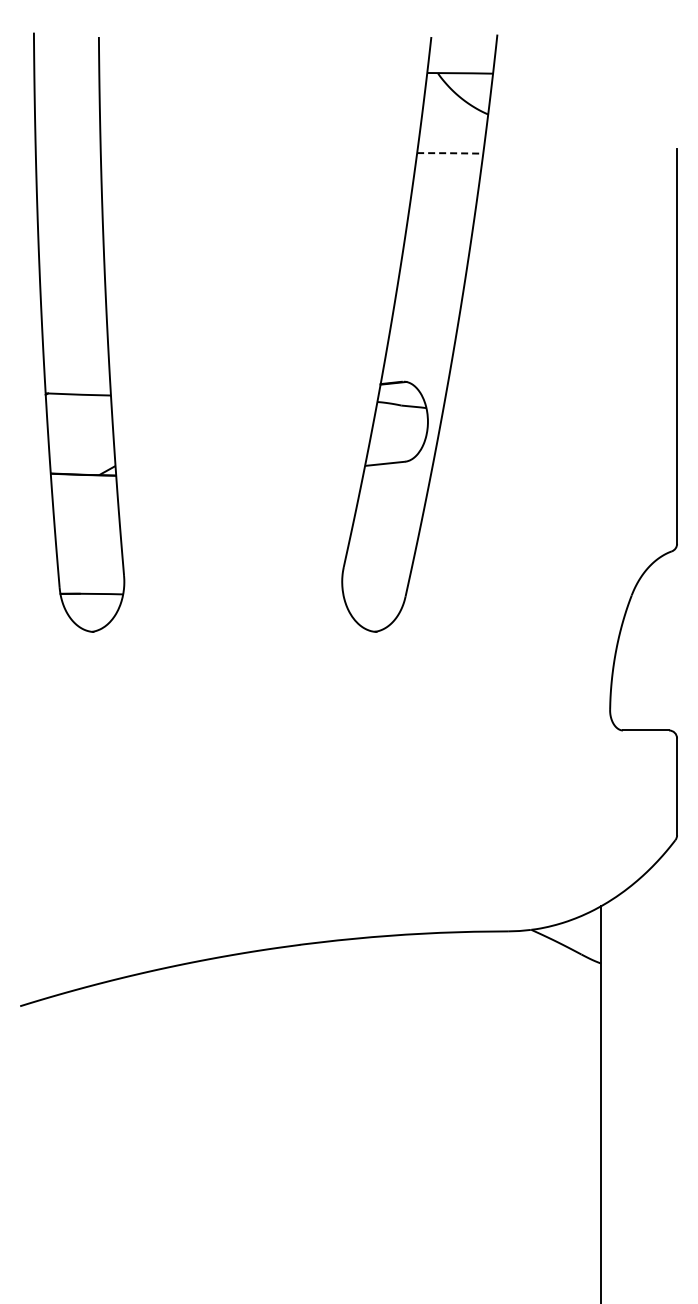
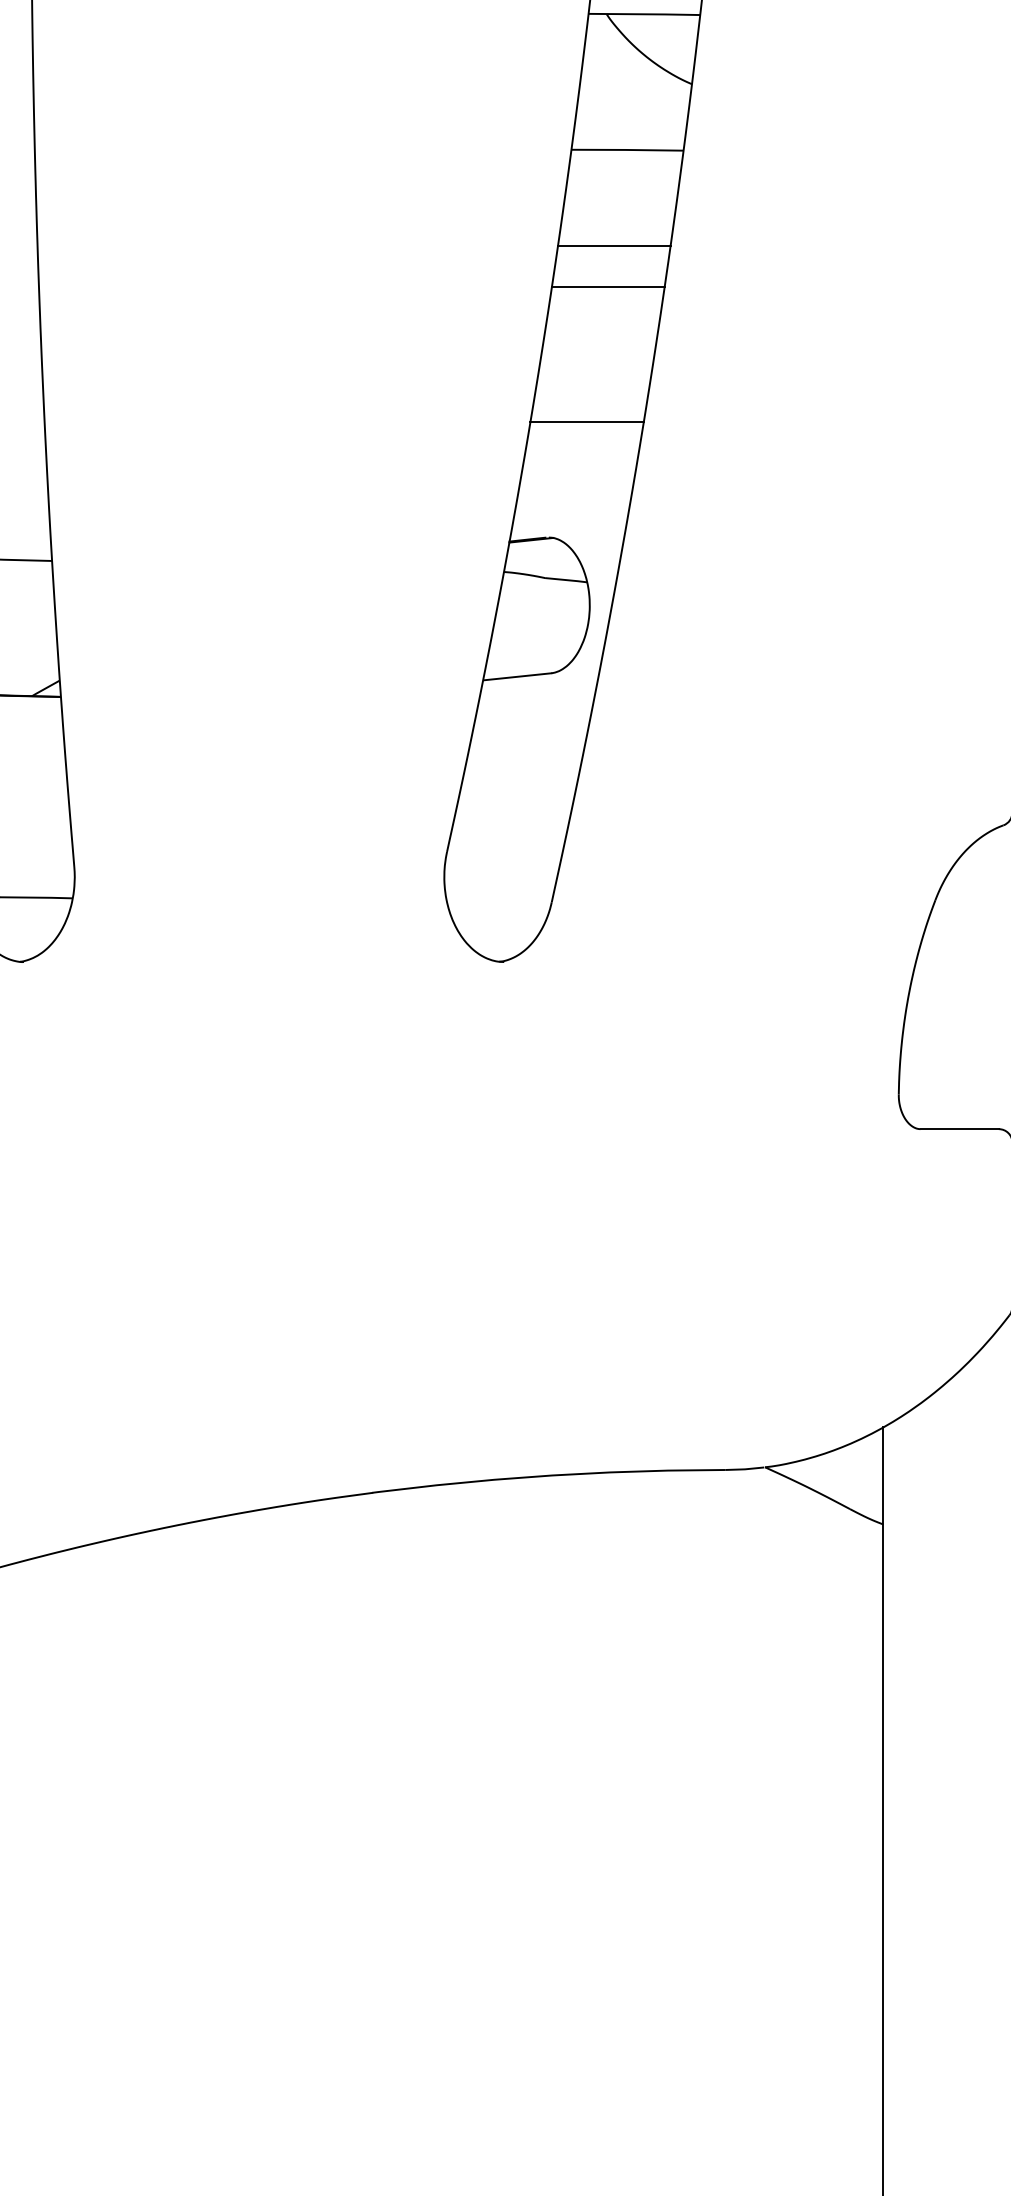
line: (449, 153) -> (626, 150), dashed -> solid
line: (442, 209) -> (614, 245), added
line: (438, 233) -> (607, 286), added
line: (425, 313) -> (585, 421), added

